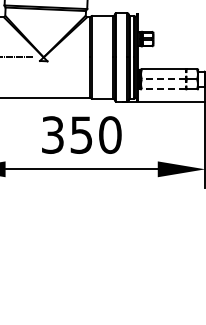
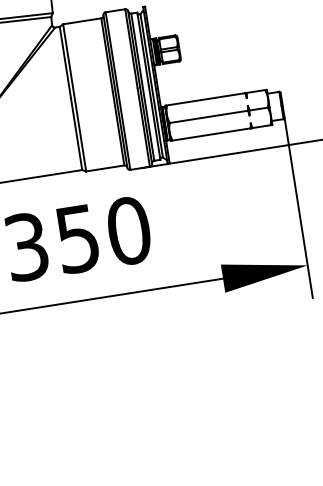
line: (163, 79) -> (208, 117), dashed -> solid
line: (163, 89) -> (210, 135), dashed -> solid

